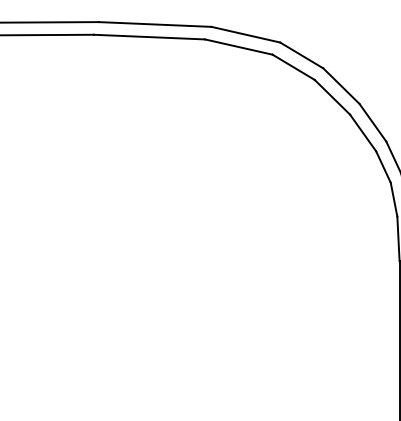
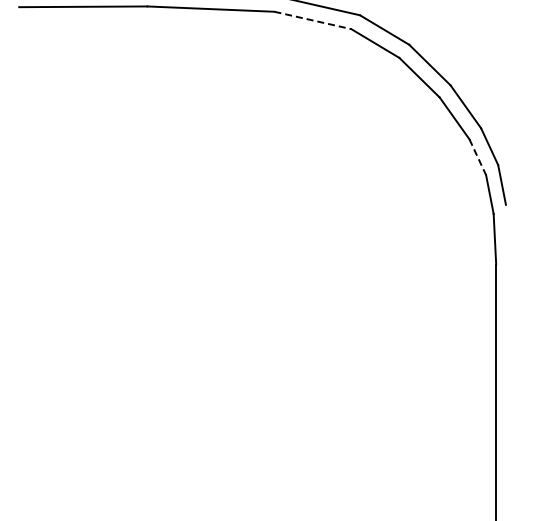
line: (239, 47) -> (313, 20), solid -> dashed
line: (383, 167) -> (477, 157), solid -> dashed

